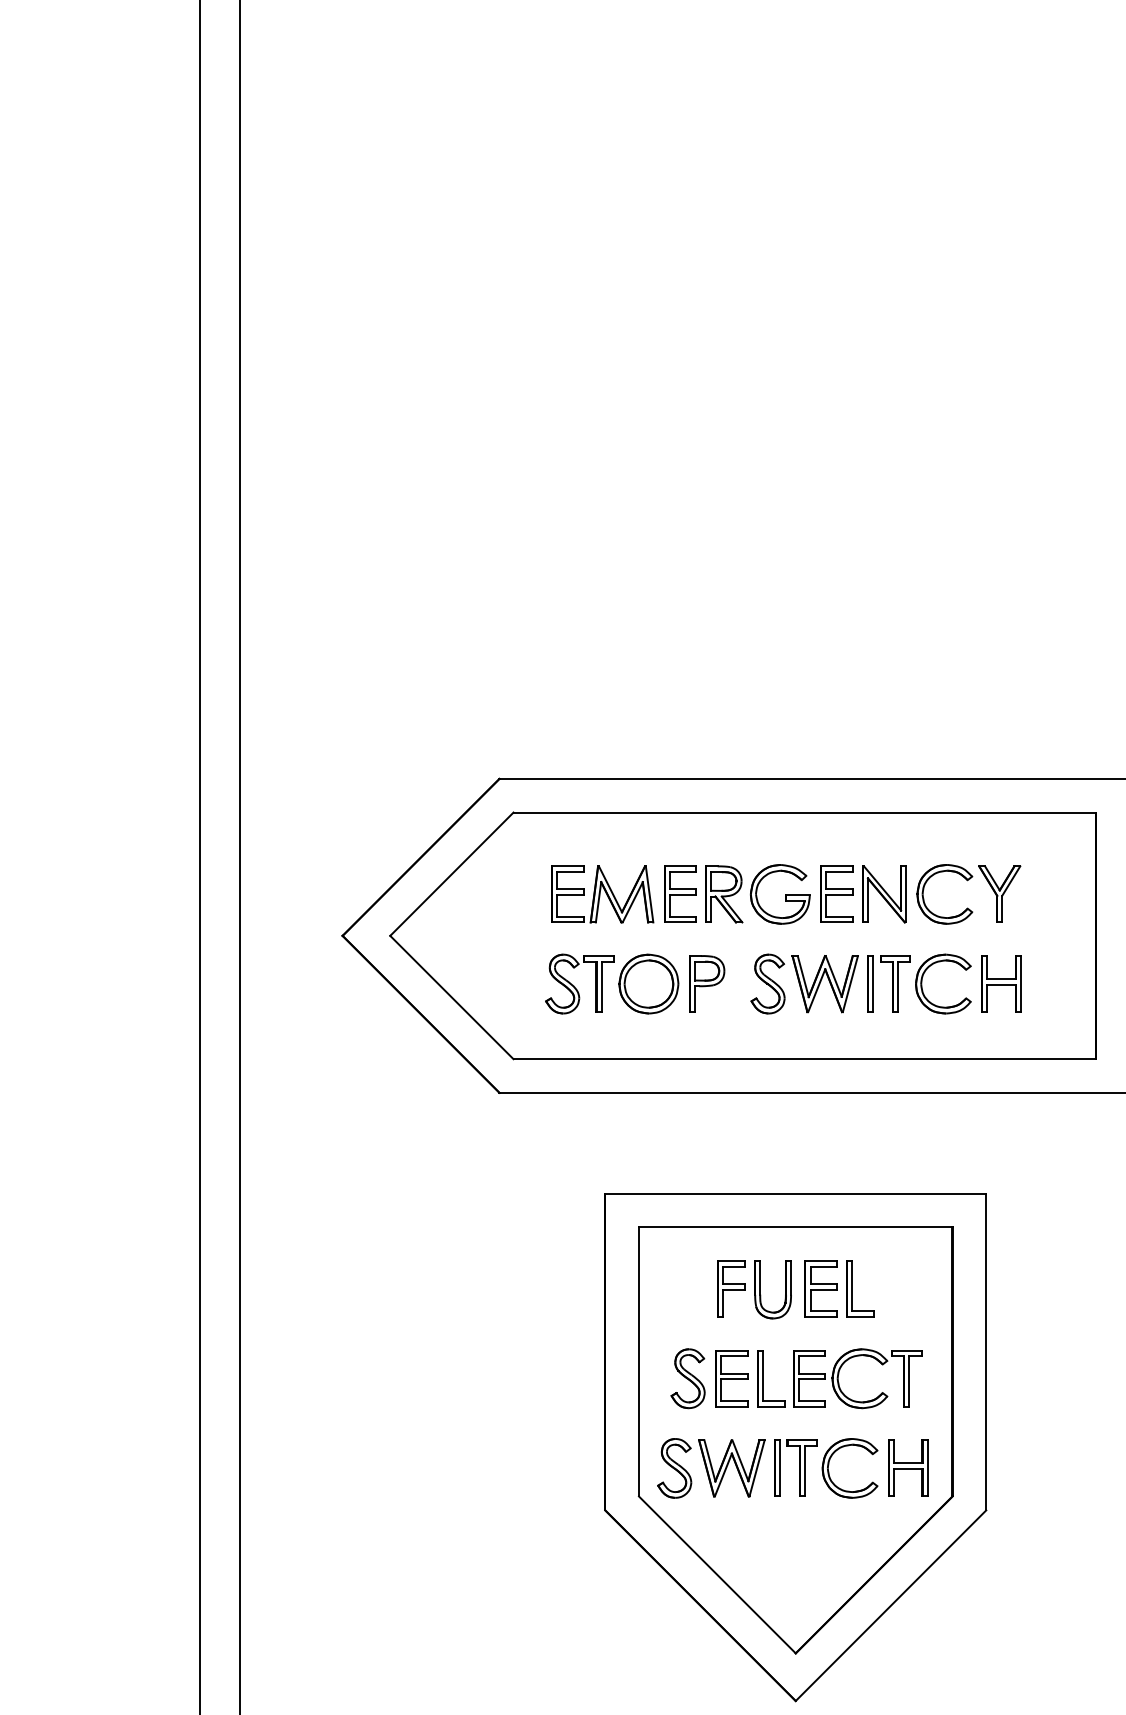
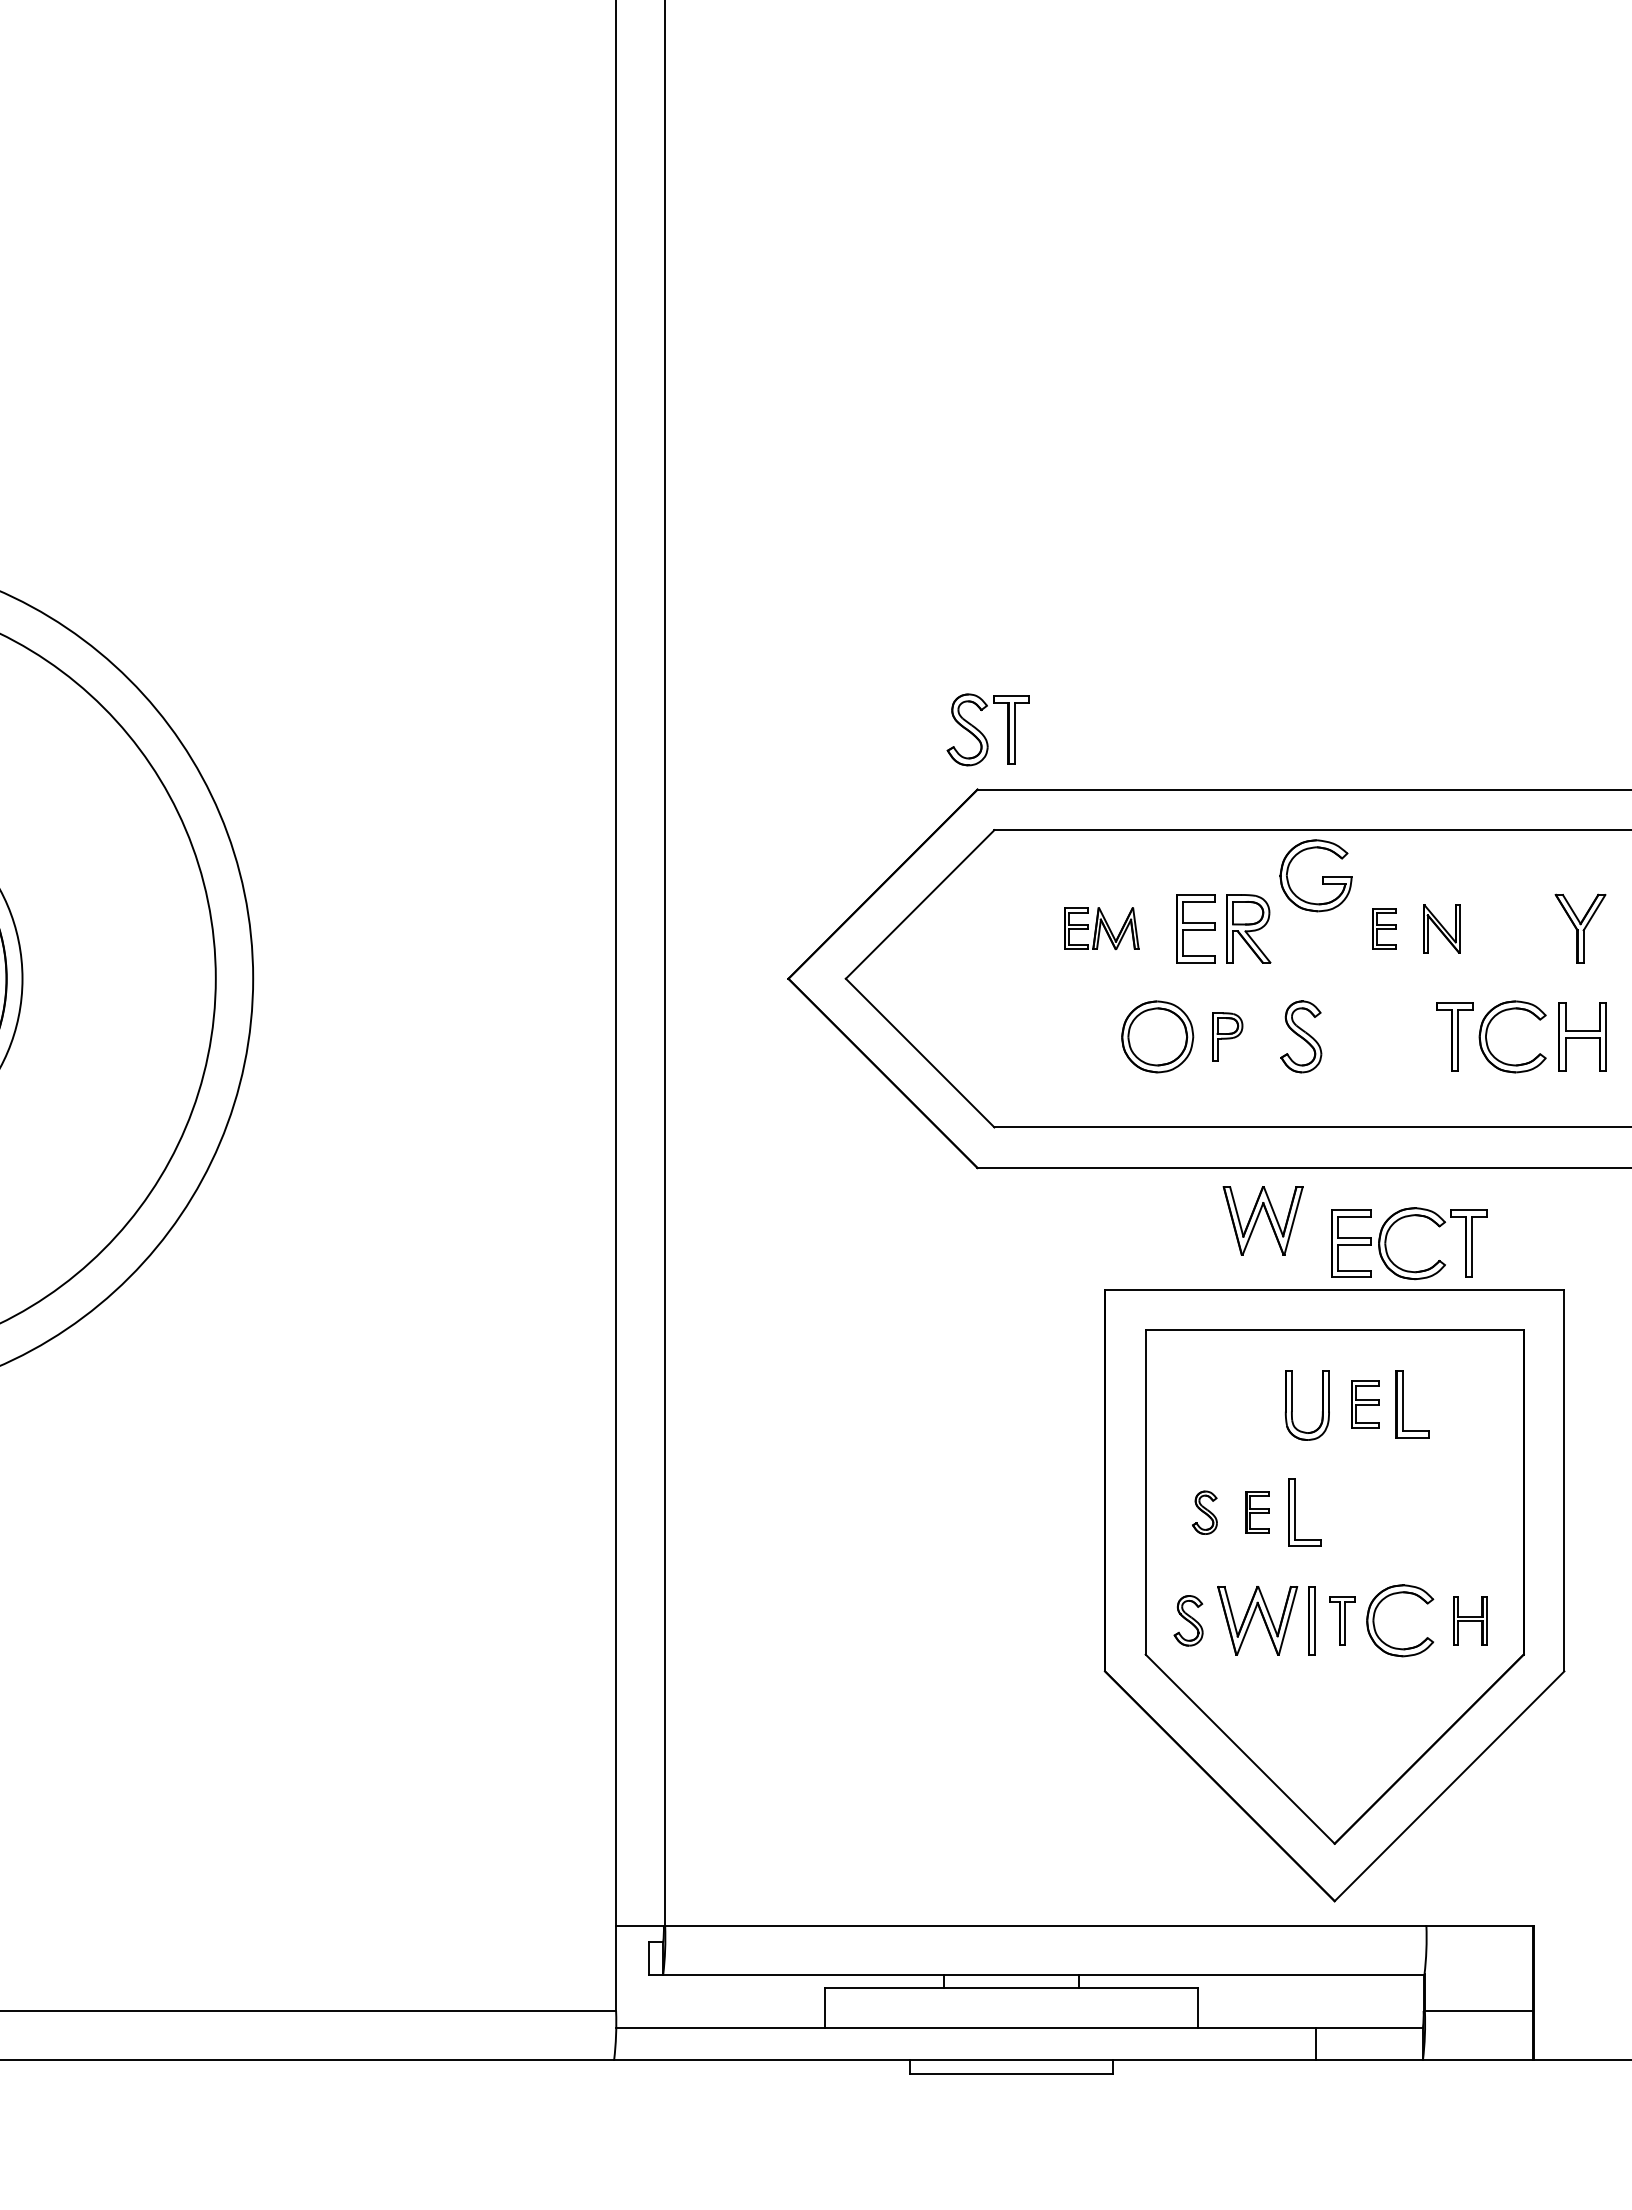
part: (924, 890) -> (1489, 923), removed
part: (602, 894) -> (1101, 928), size x0.6
part: (785, 894) -> (1322, 876), moved
part: (837, 894) -> (1384, 928), size x0.6
part: (884, 894) -> (1441, 928), size x0.7
part: (706, 983) -> (1227, 1036), size x0.7
part: (824, 983) -> (1262, 1220), moved
part: (870, 983) -> (1424, 1036), removed
part: (574, 987) -> (982, 733), moved
part: (731, 1289) -> (1257, 1404), removed
part: (821, 1289) -> (1365, 1404), size x0.7
part: (687, 1378) -> (1204, 1512), size x0.6
part: (731, 1378) -> (1257, 1512), size x0.6
part: (838, 1378) -> (1386, 1243), moved
part: (674, 1468) -> (1188, 1620), size x0.7
part: (802, 1468) -> (1342, 1620), size x0.7
part: (908, 1468) -> (1470, 1620), size x0.7

